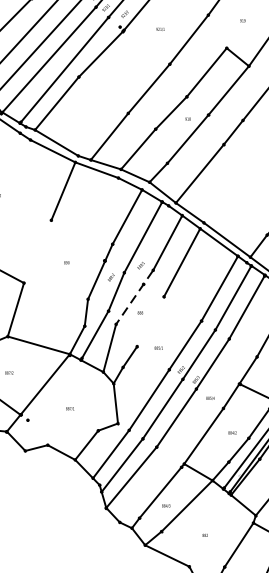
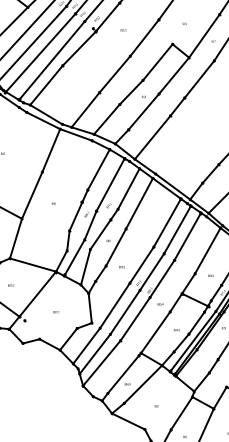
line: (38, 251) -> (32, 195), added
line: (135, 297) -> (104, 229), dashed -> solid
line: (149, 321) -> (115, 247), added

